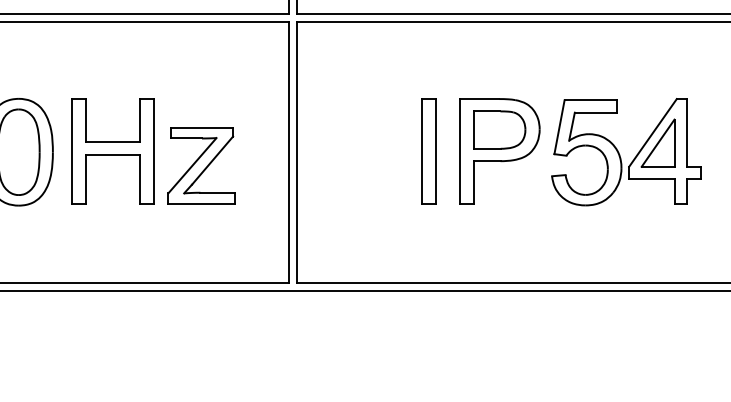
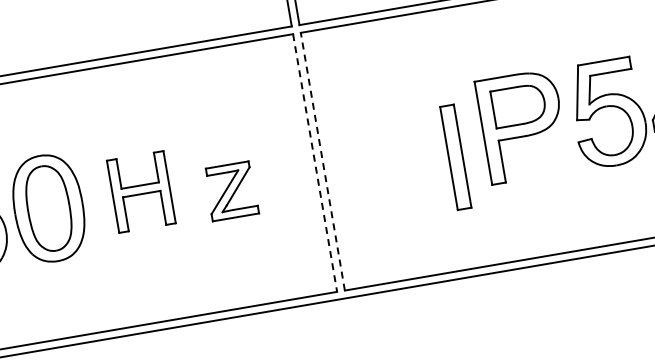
part: (112, 151) -> (141, 192), size x0.7
part: (428, 151) -> (455, 157), moved
line: (288, 152) -> (314, 163), solid -> dashed
line: (296, 152) -> (322, 162), solid -> dashed
part: (201, 165) -> (231, 190), size x0.7

